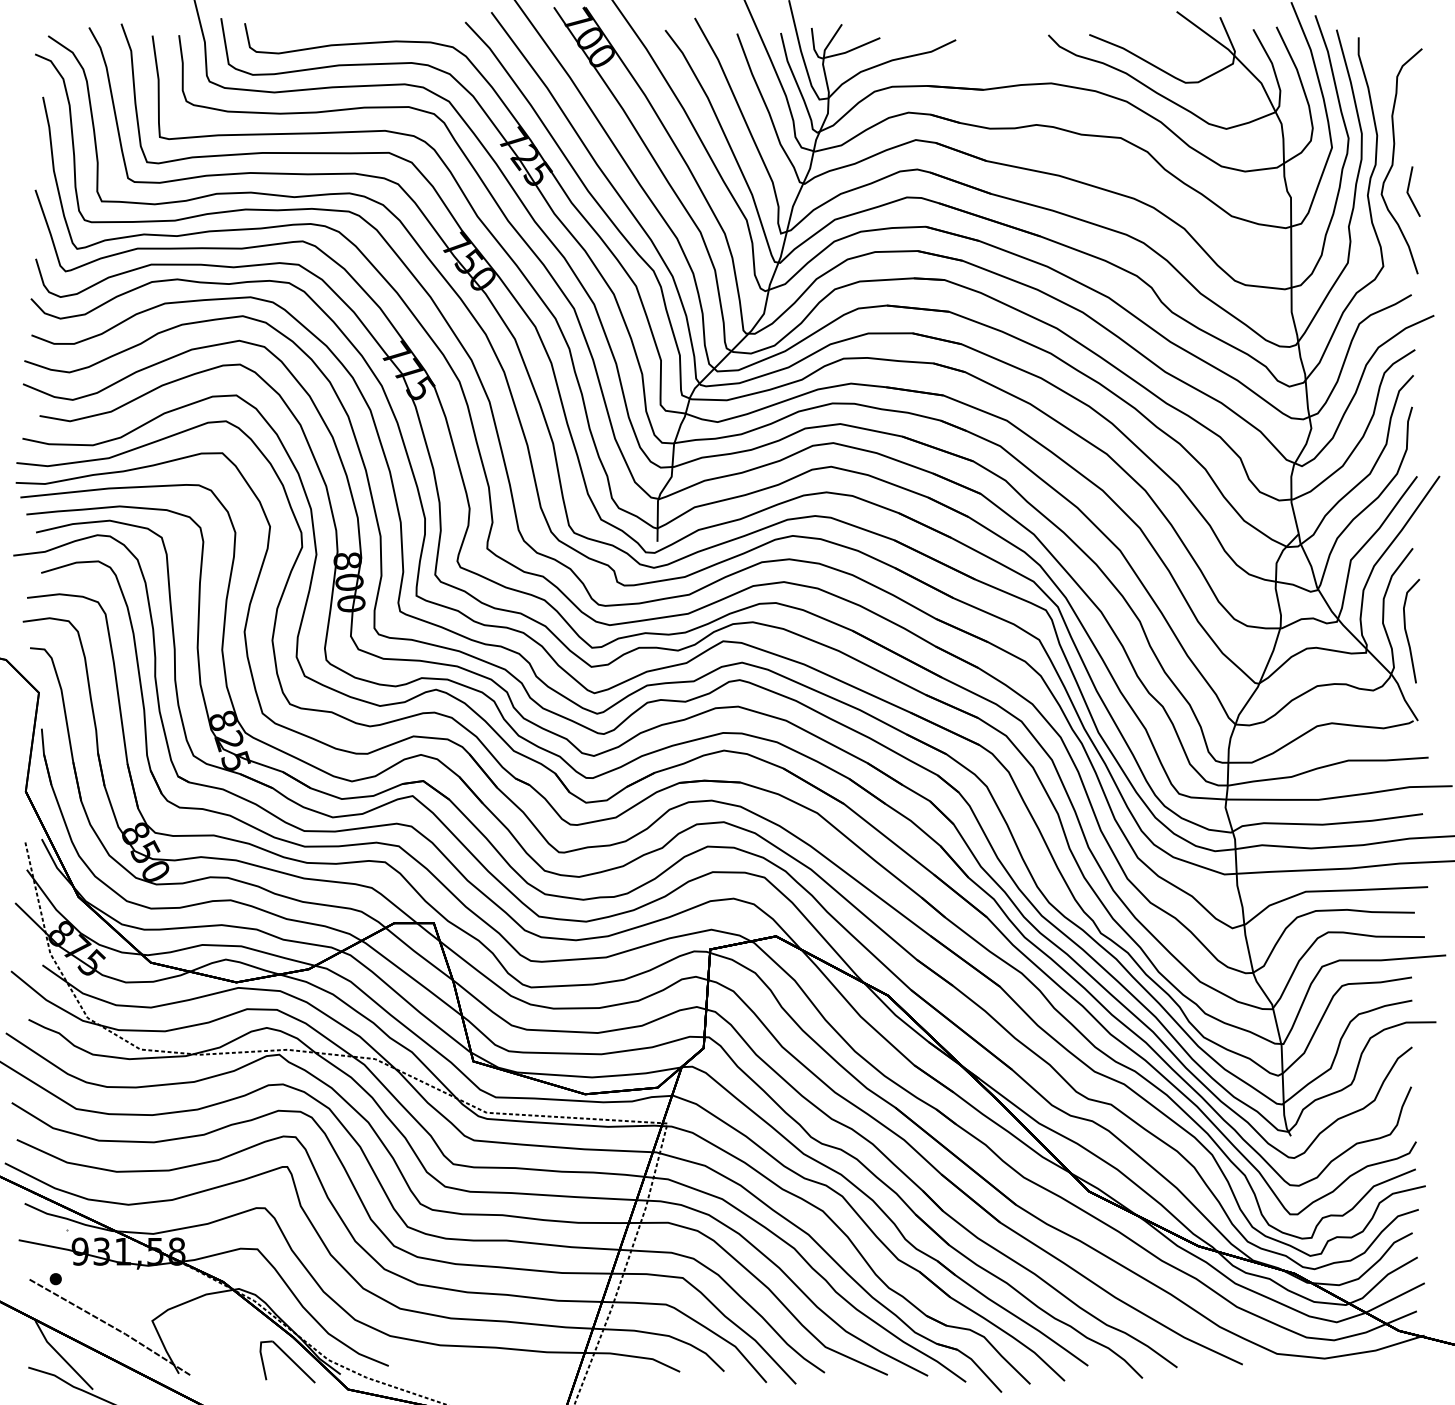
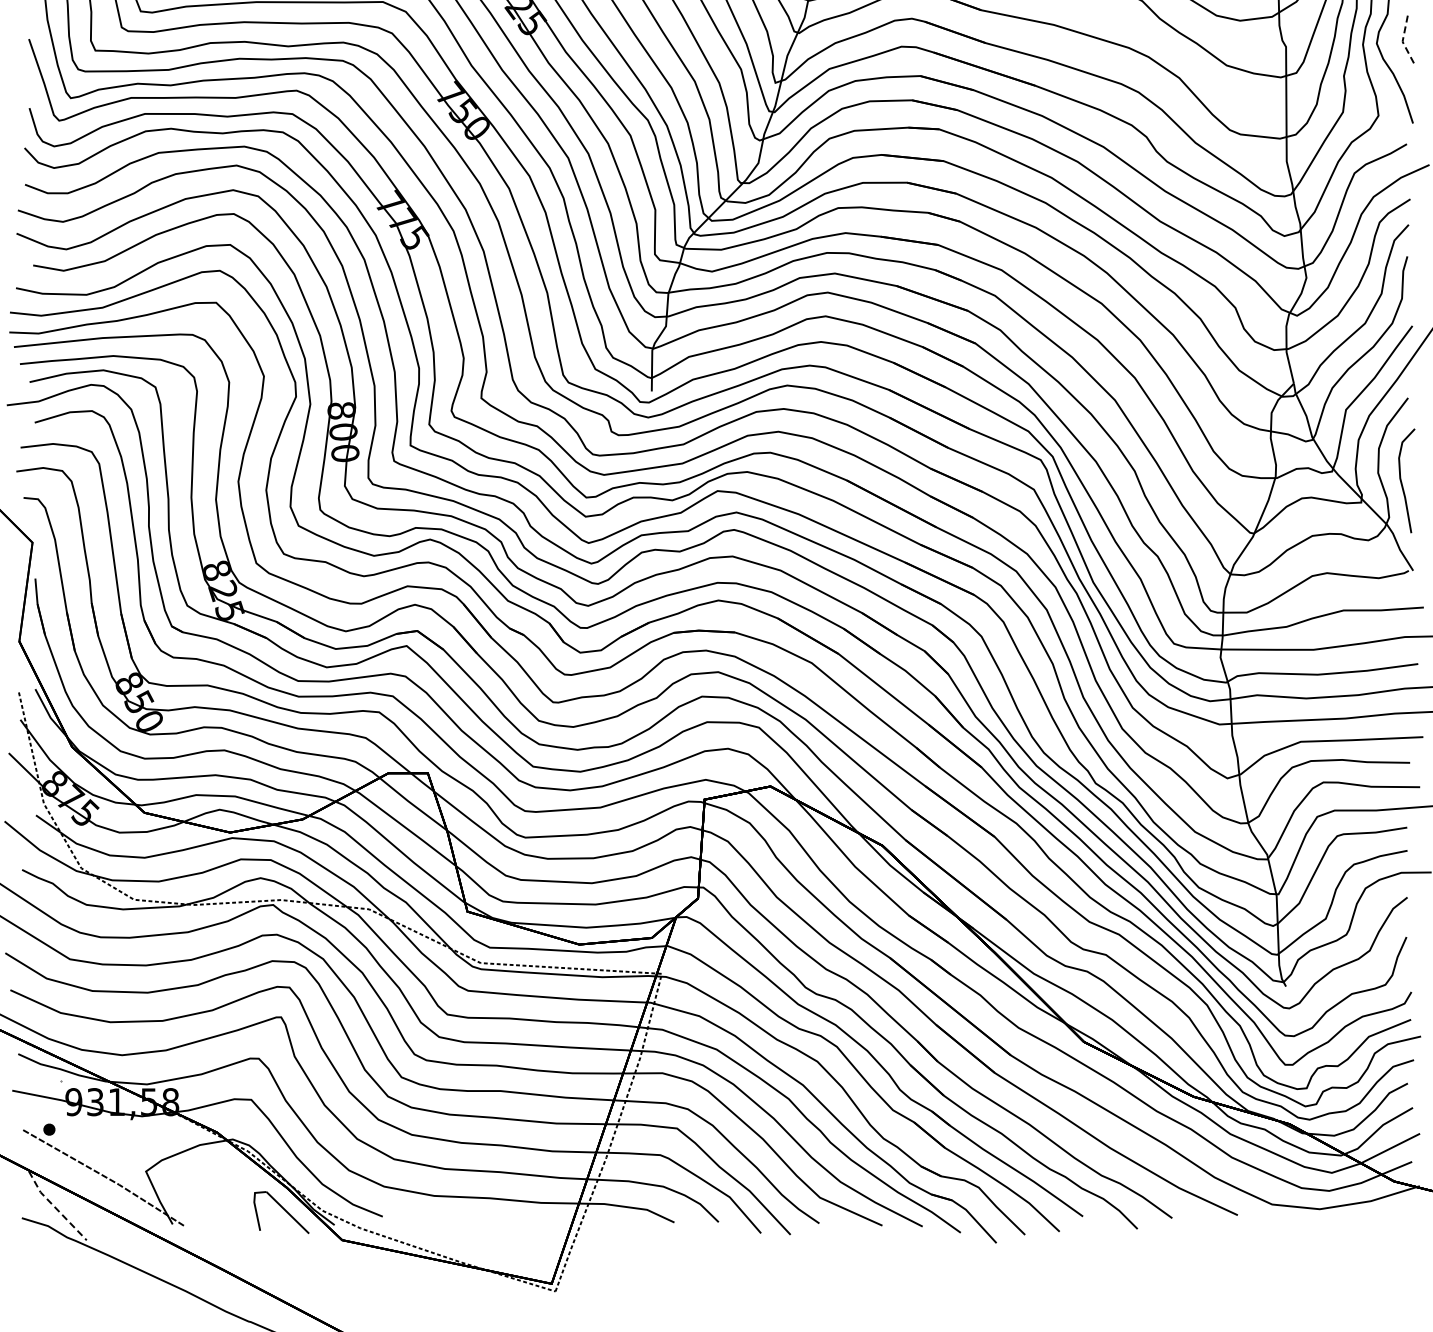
line: (1407, 192) -> (1402, 41), solid -> dashed
line: (61, 1356) -> (55, 1207), solid -> dashed

